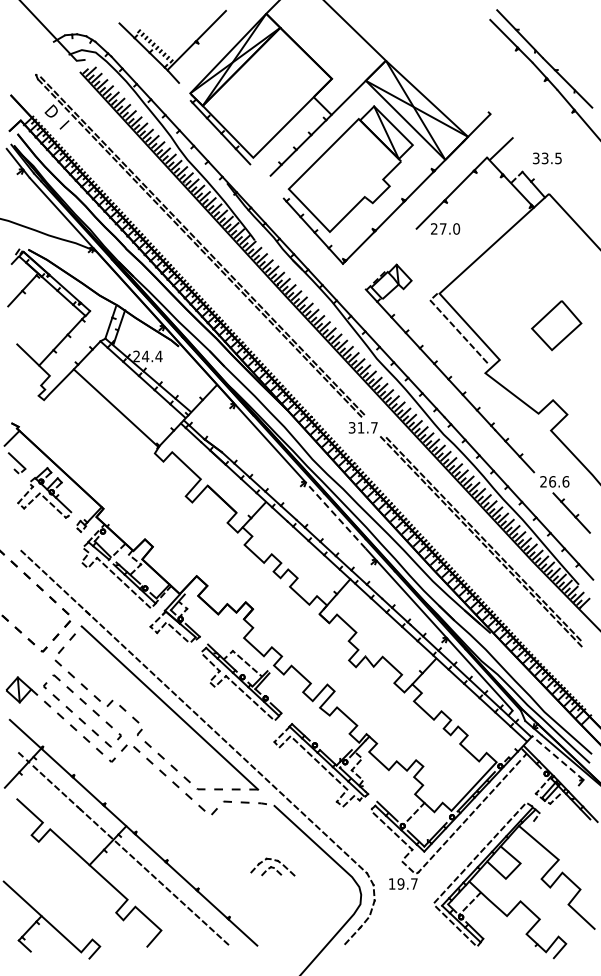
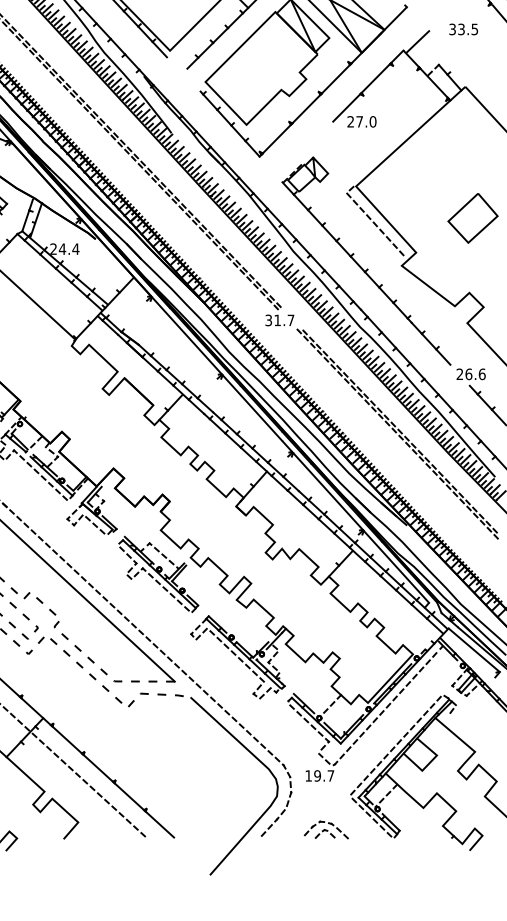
text: (547, 158) -> (463, 29), moved
line: (335, 515) -> (252, 407), dashed -> solid
line: (558, 758) -> (474, 650), dashed -> solid
part: (272, 866) -> (326, 829), moved

